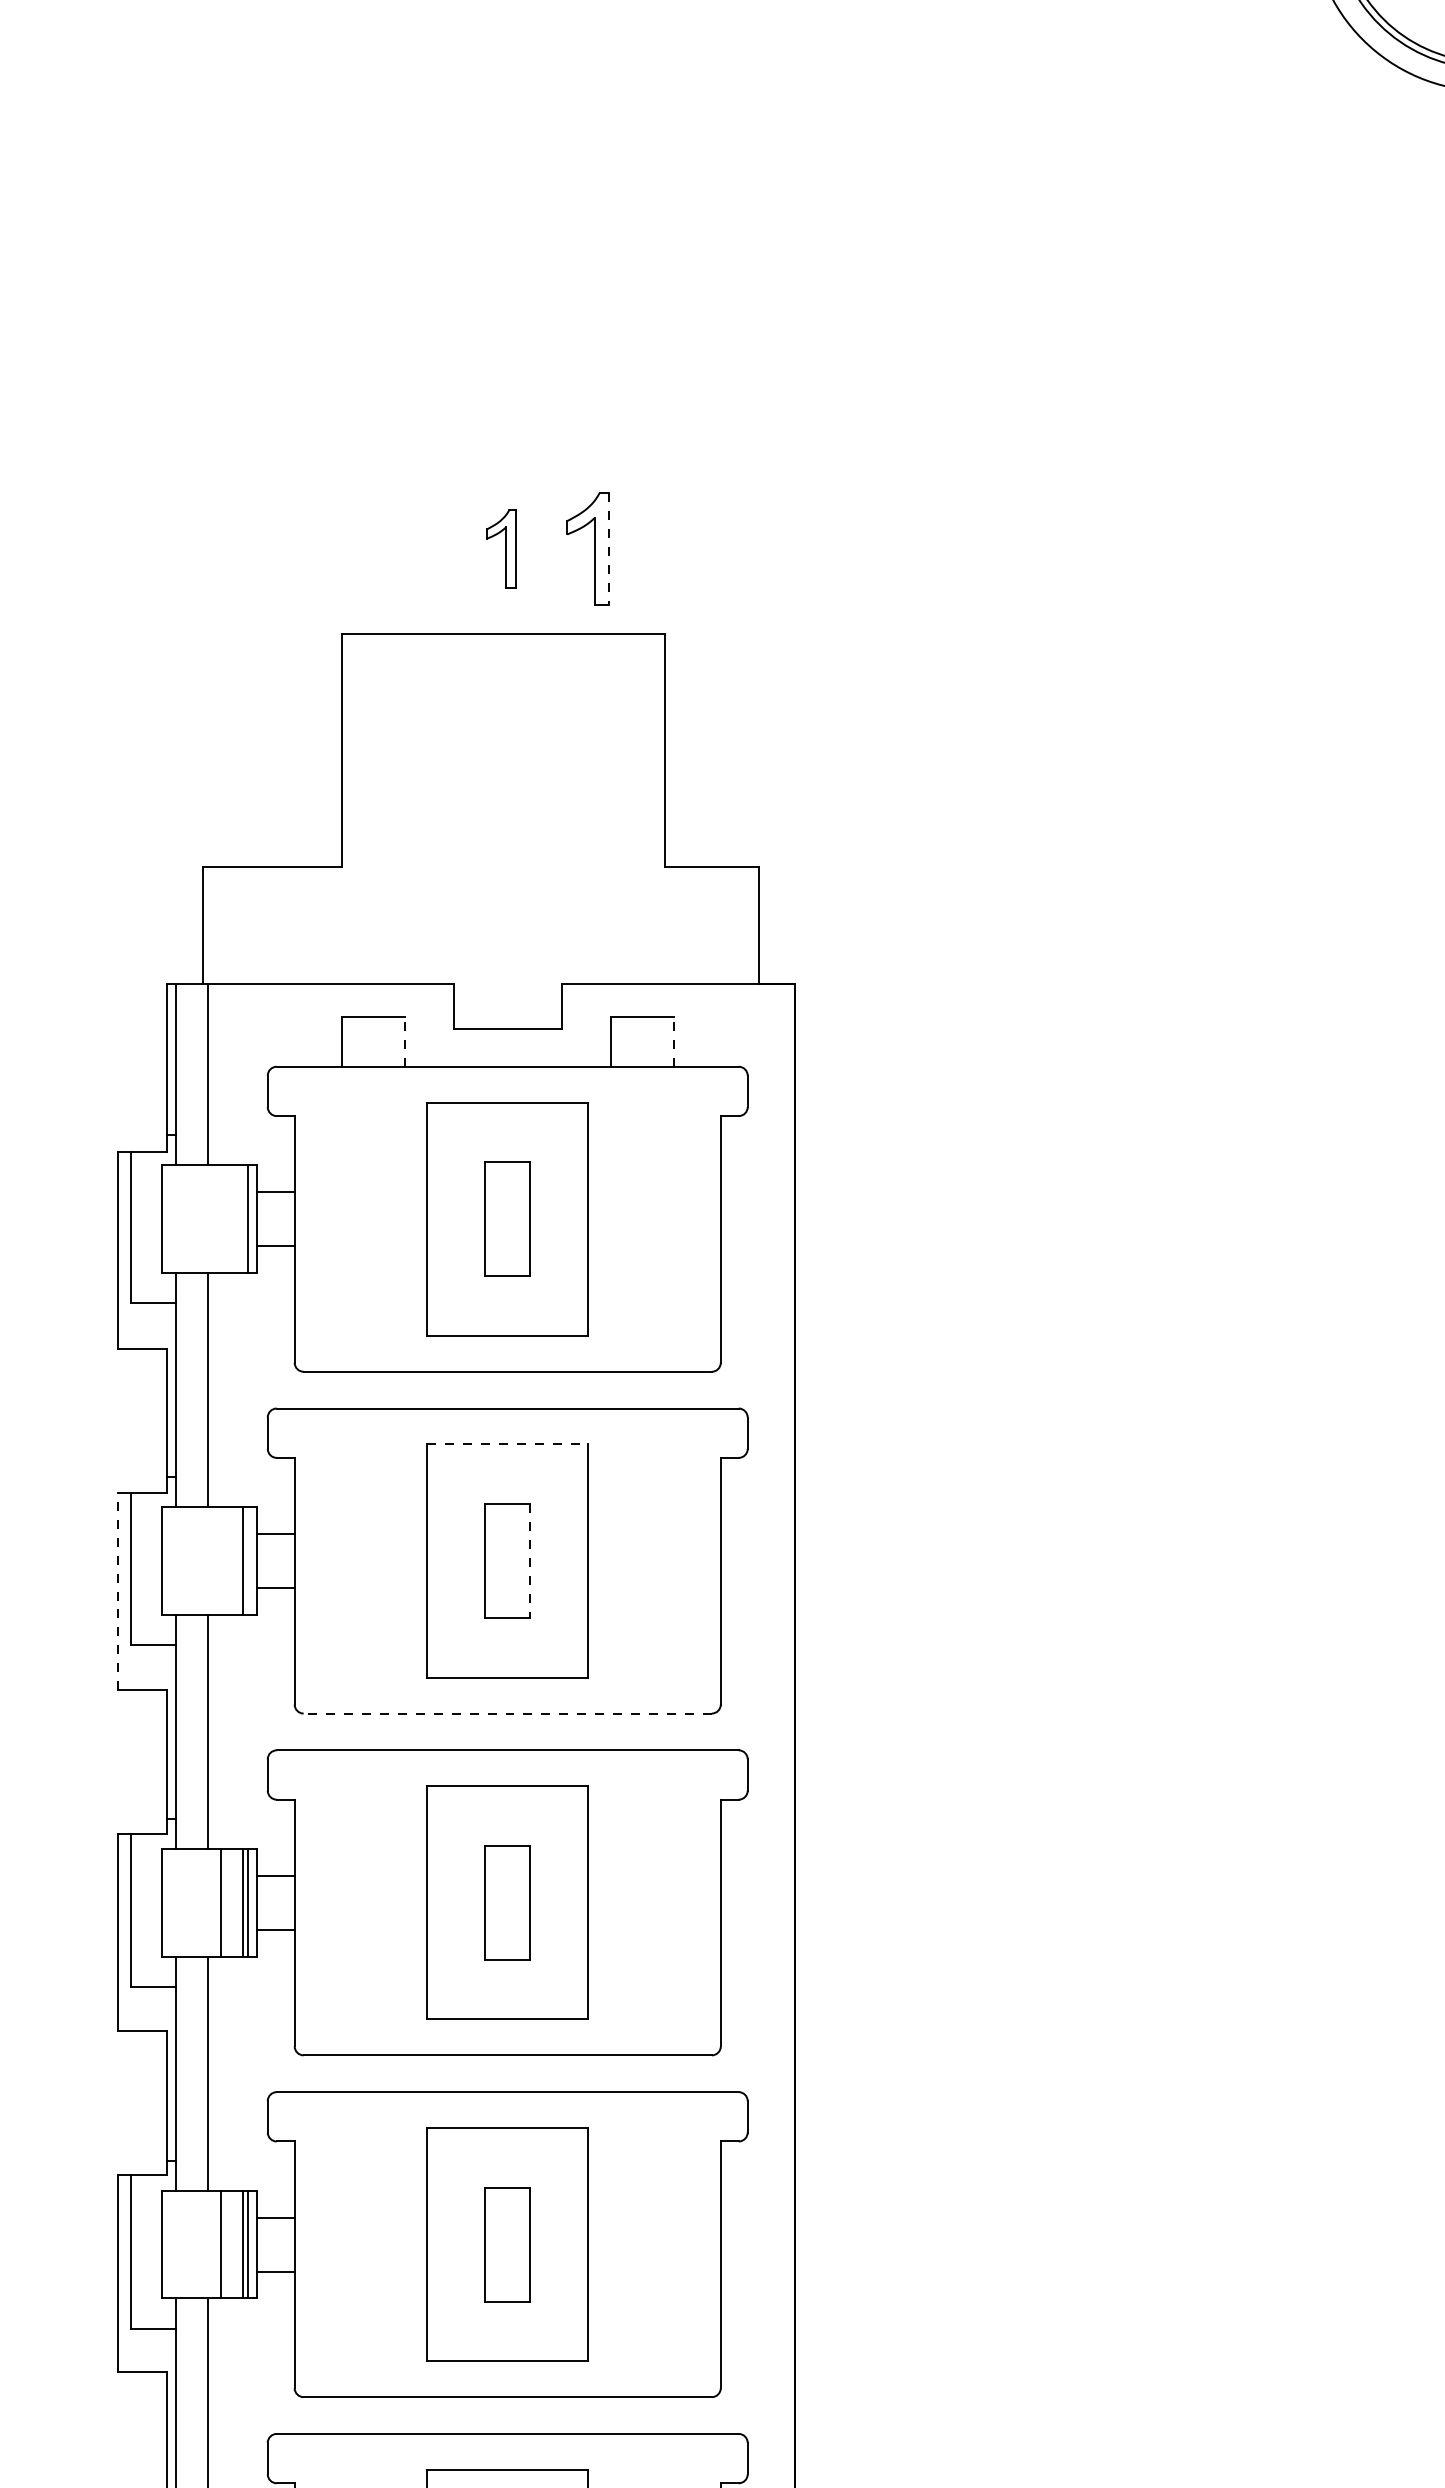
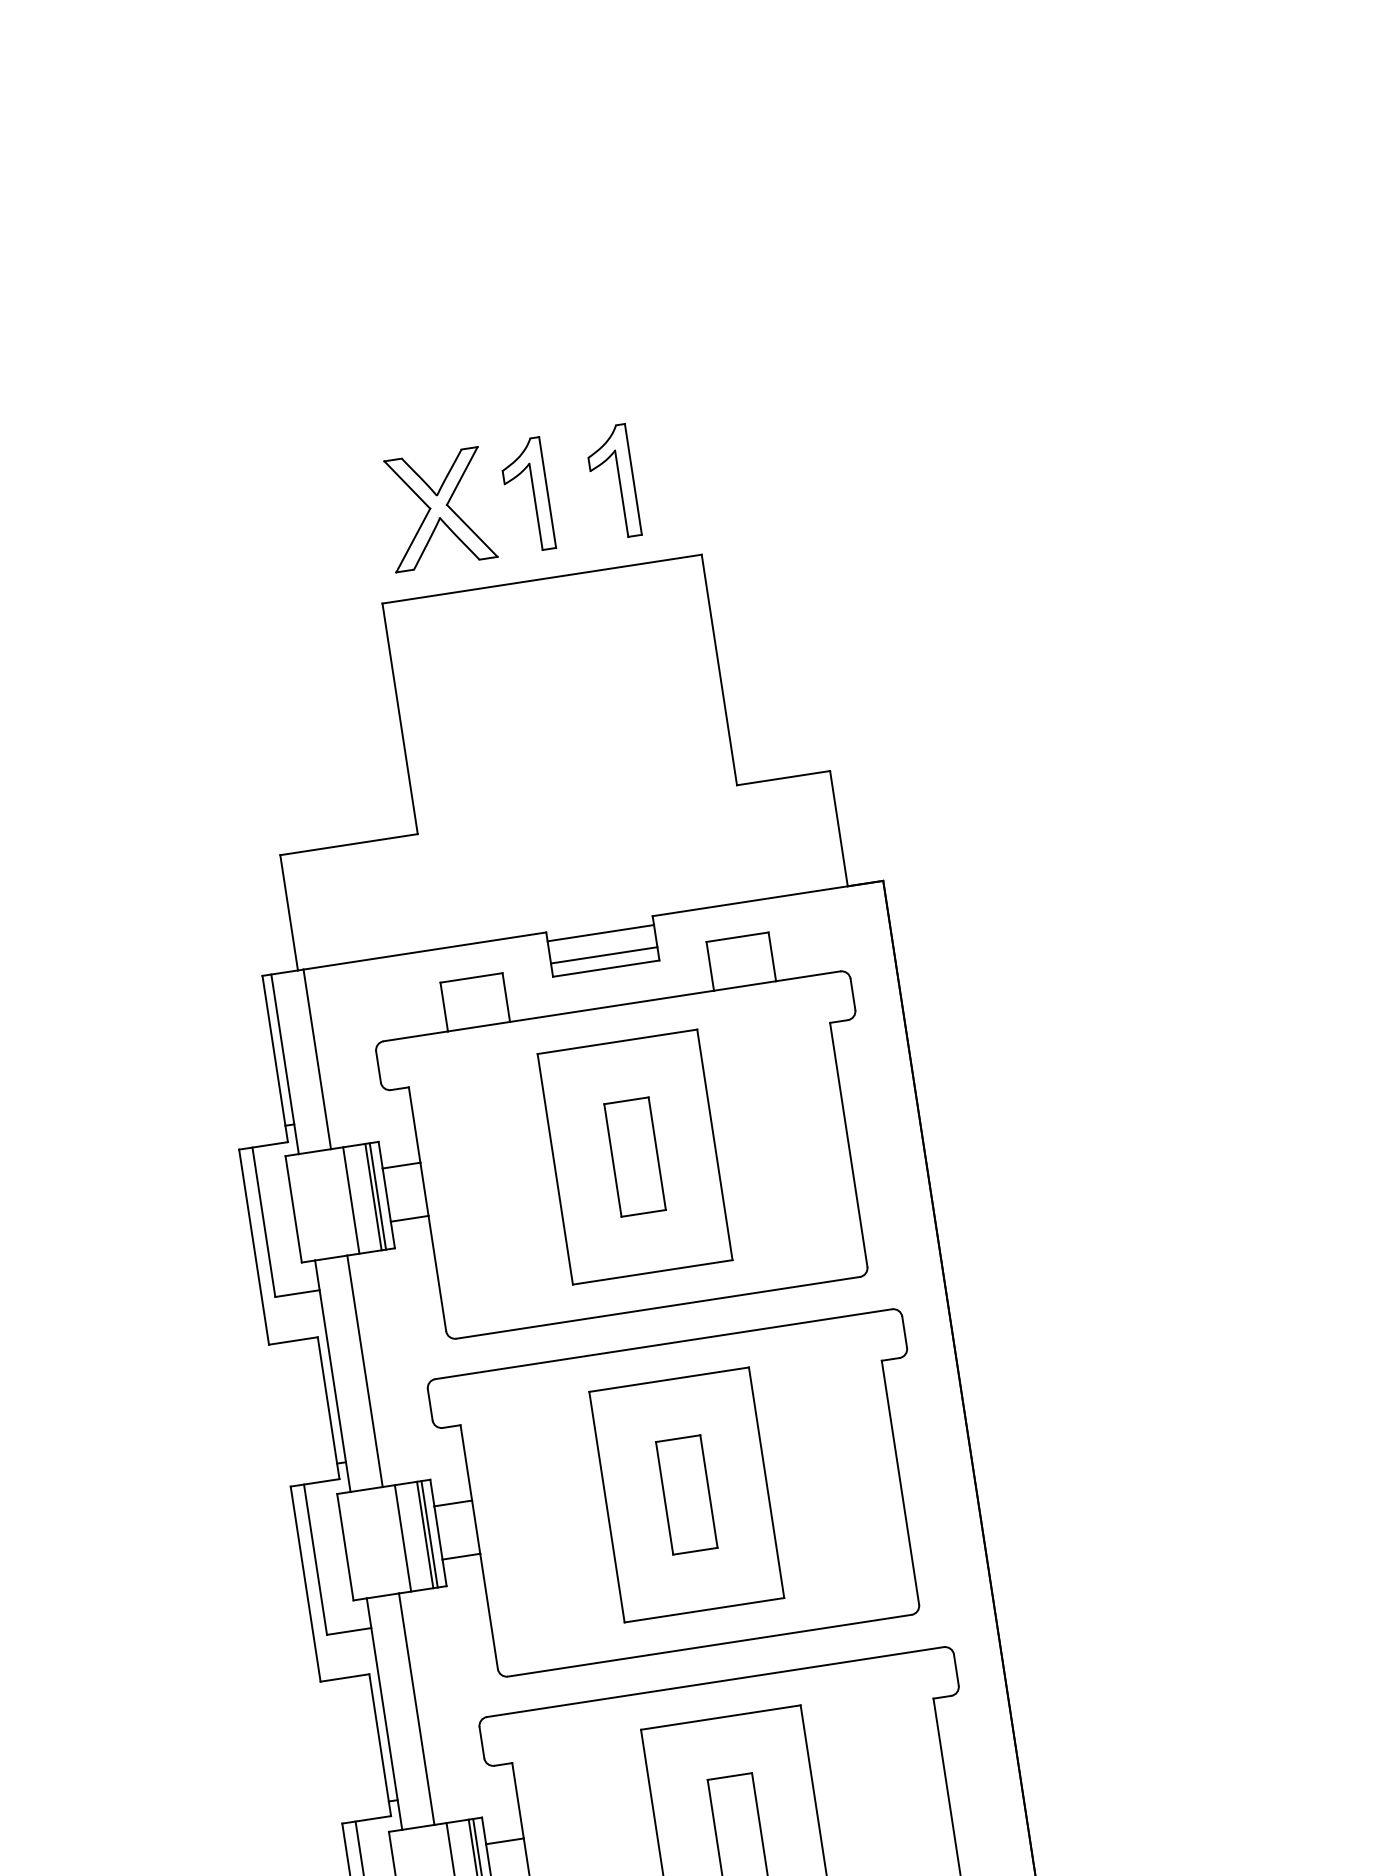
part: (501, 548) -> (527, 495), size x1.43
part: (411, 549) -> (438, 509), added
line: (608, 549) -> (633, 479), dashed -> solid
line: (507, 992) -> (600, 932), added
line: (507, 1015) -> (604, 955), added
line: (404, 1042) -> (506, 997), dashed -> solid
line: (673, 1042) -> (772, 957), dashed -> solid
line: (220, 1219) -> (351, 1200), added
line: (243, 1219) -> (373, 1197), added
line: (507, 1444) -> (668, 1379), dashed -> solid
line: (220, 1560) -> (402, 1537), added
line: (247, 1560) -> (429, 1533), added
line: (530, 1561) -> (709, 1491), dashed -> solid
line: (117, 1591) -> (305, 1584), dashed -> solid
line: (507, 1713) -> (709, 1645), dashed -> solid

